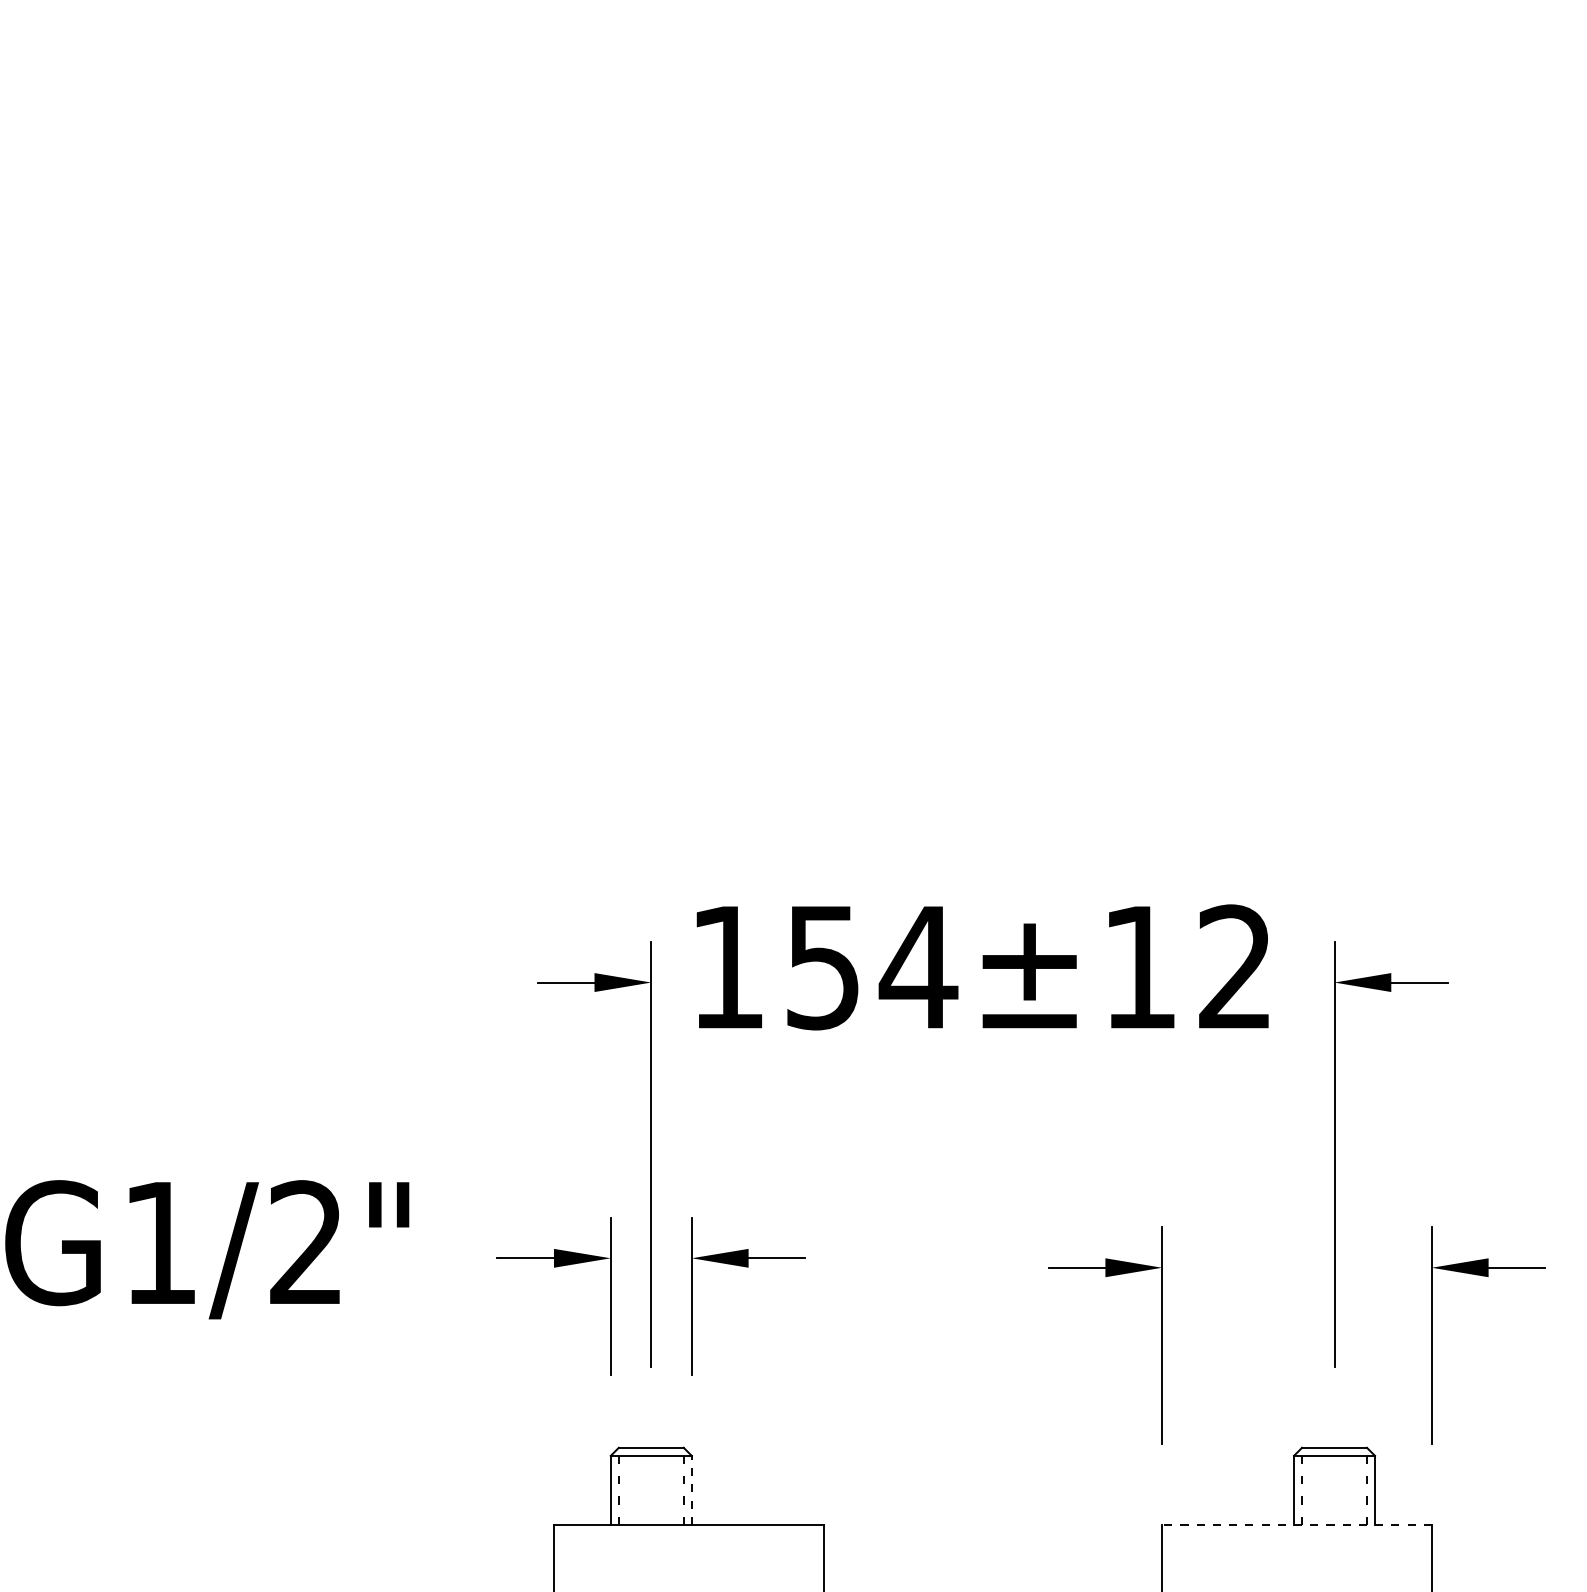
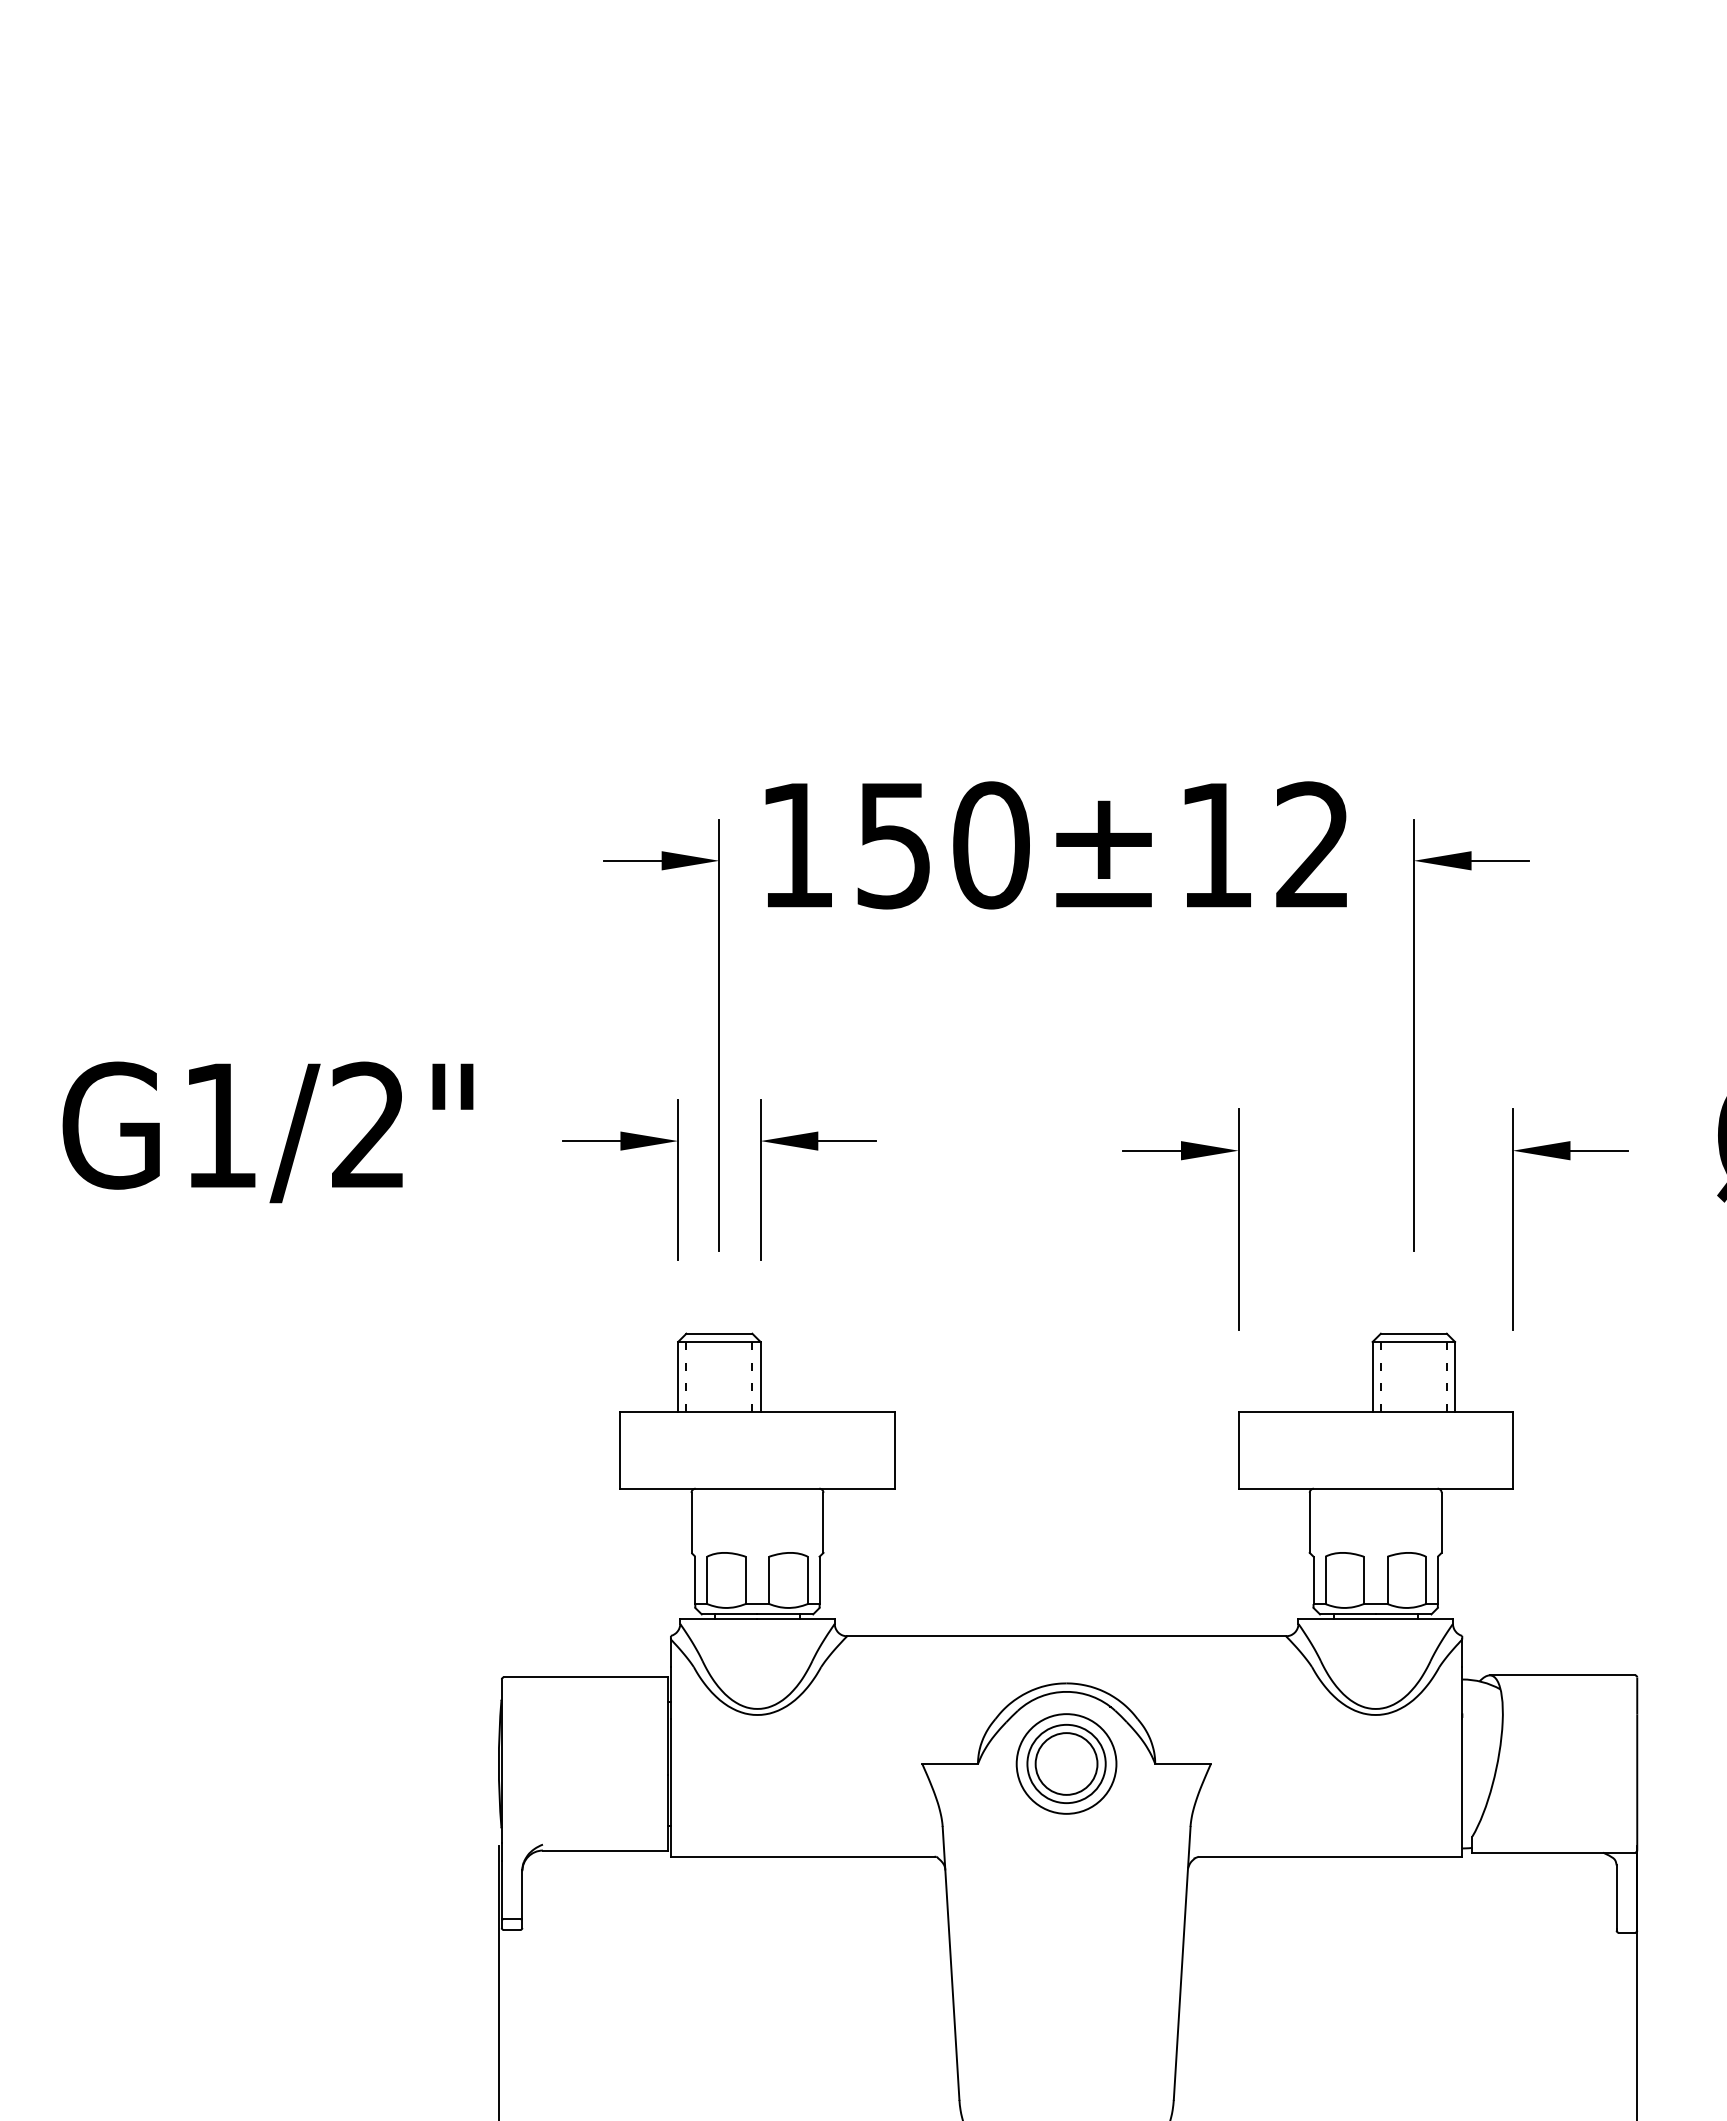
text: (918, 967) -> (990, 845), 154±12 -> 150±12
line: (691, 1489) -> (760, 1376), dashed -> solid
line: (1296, 1525) -> (1375, 1412), dashed -> solid

